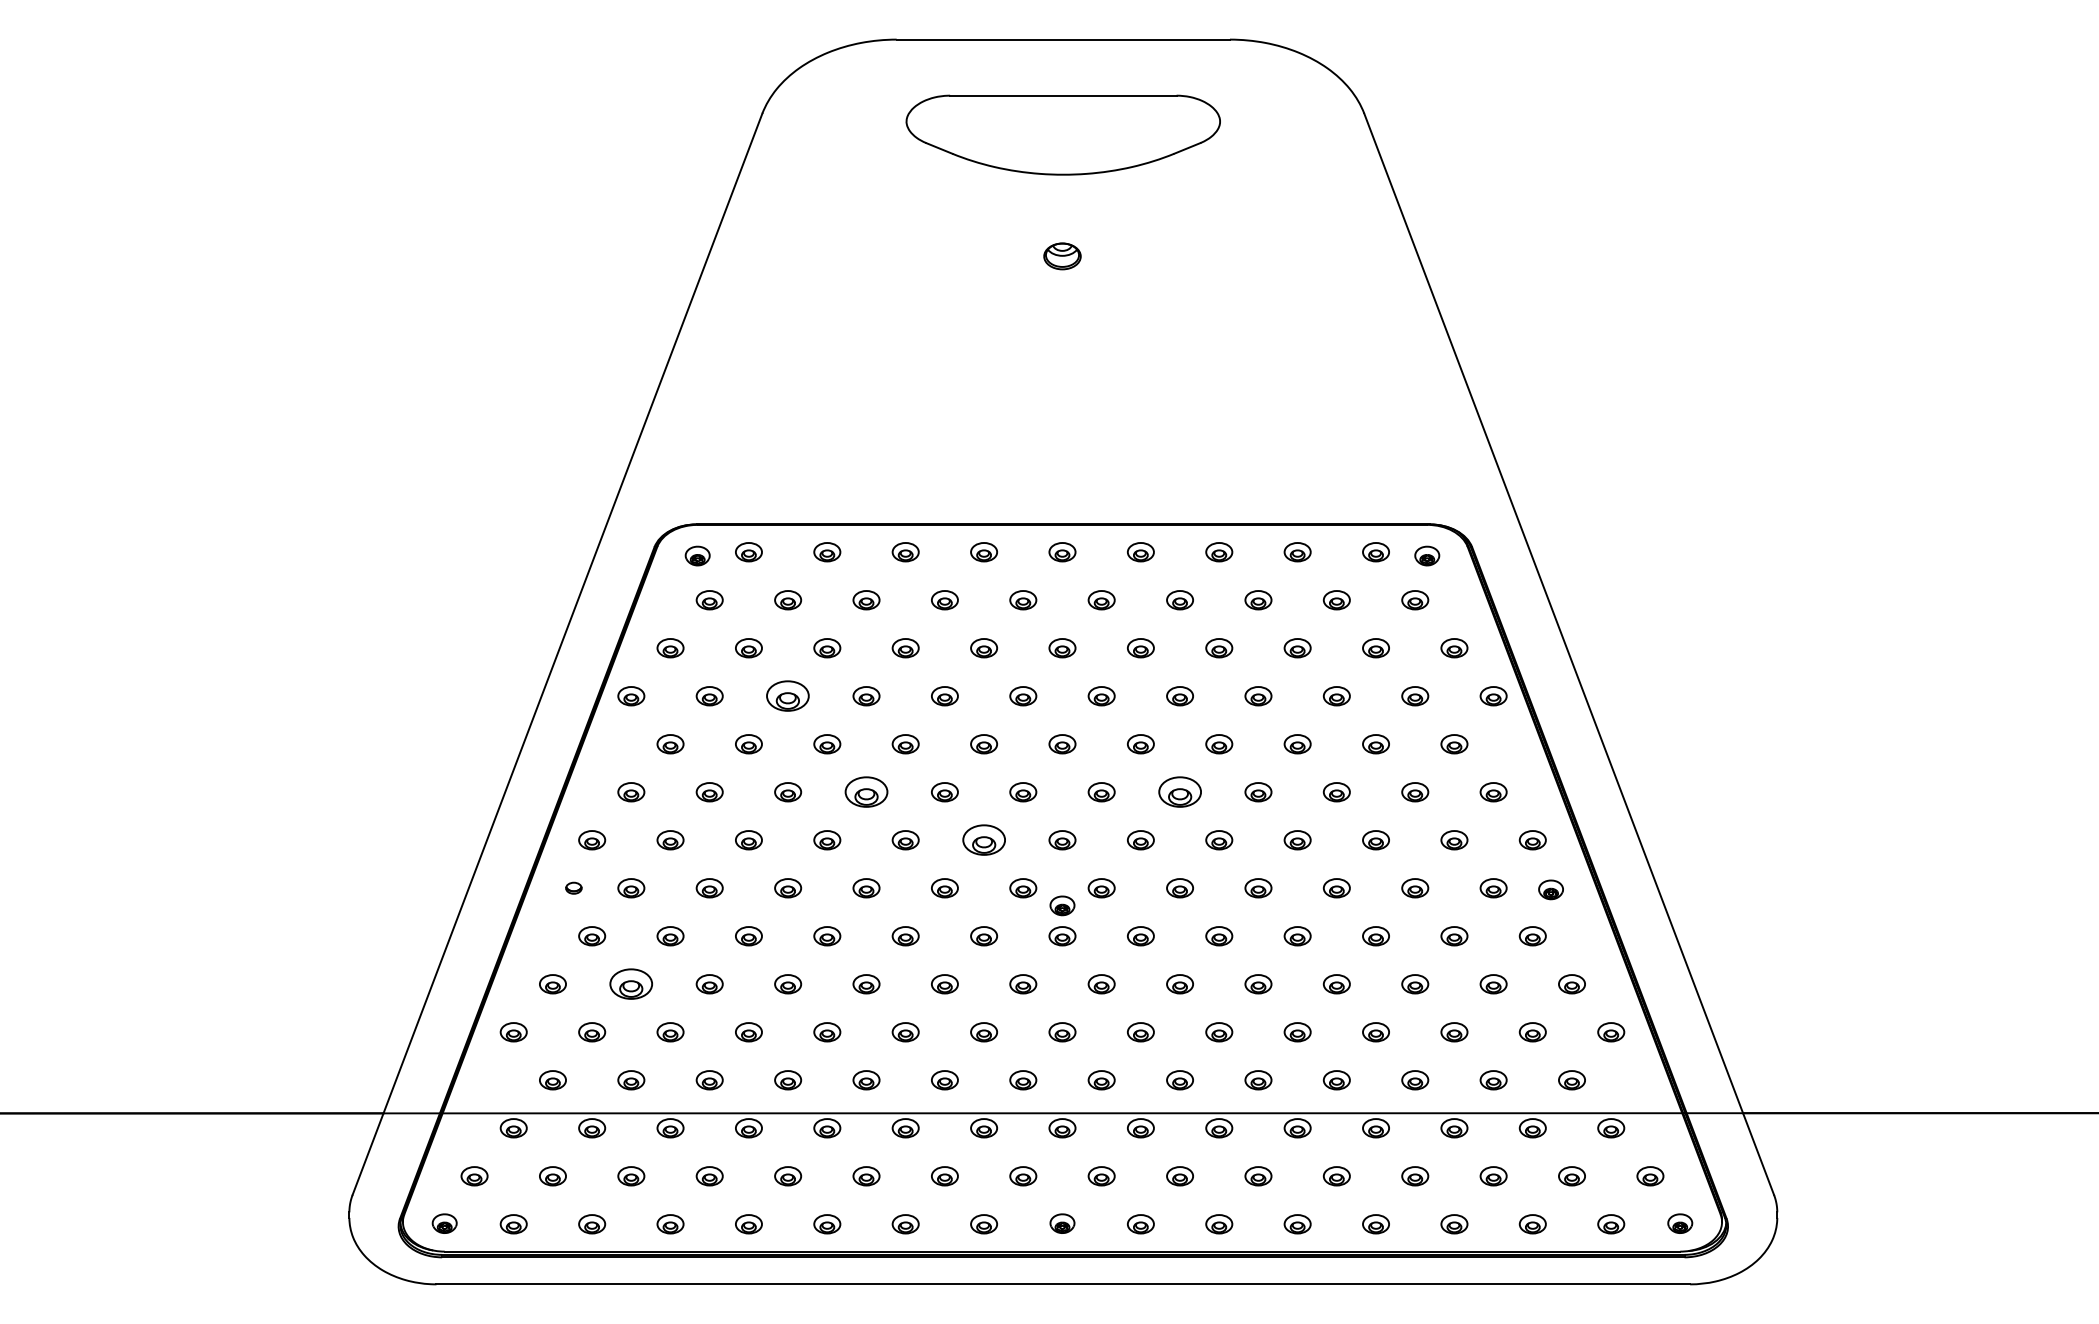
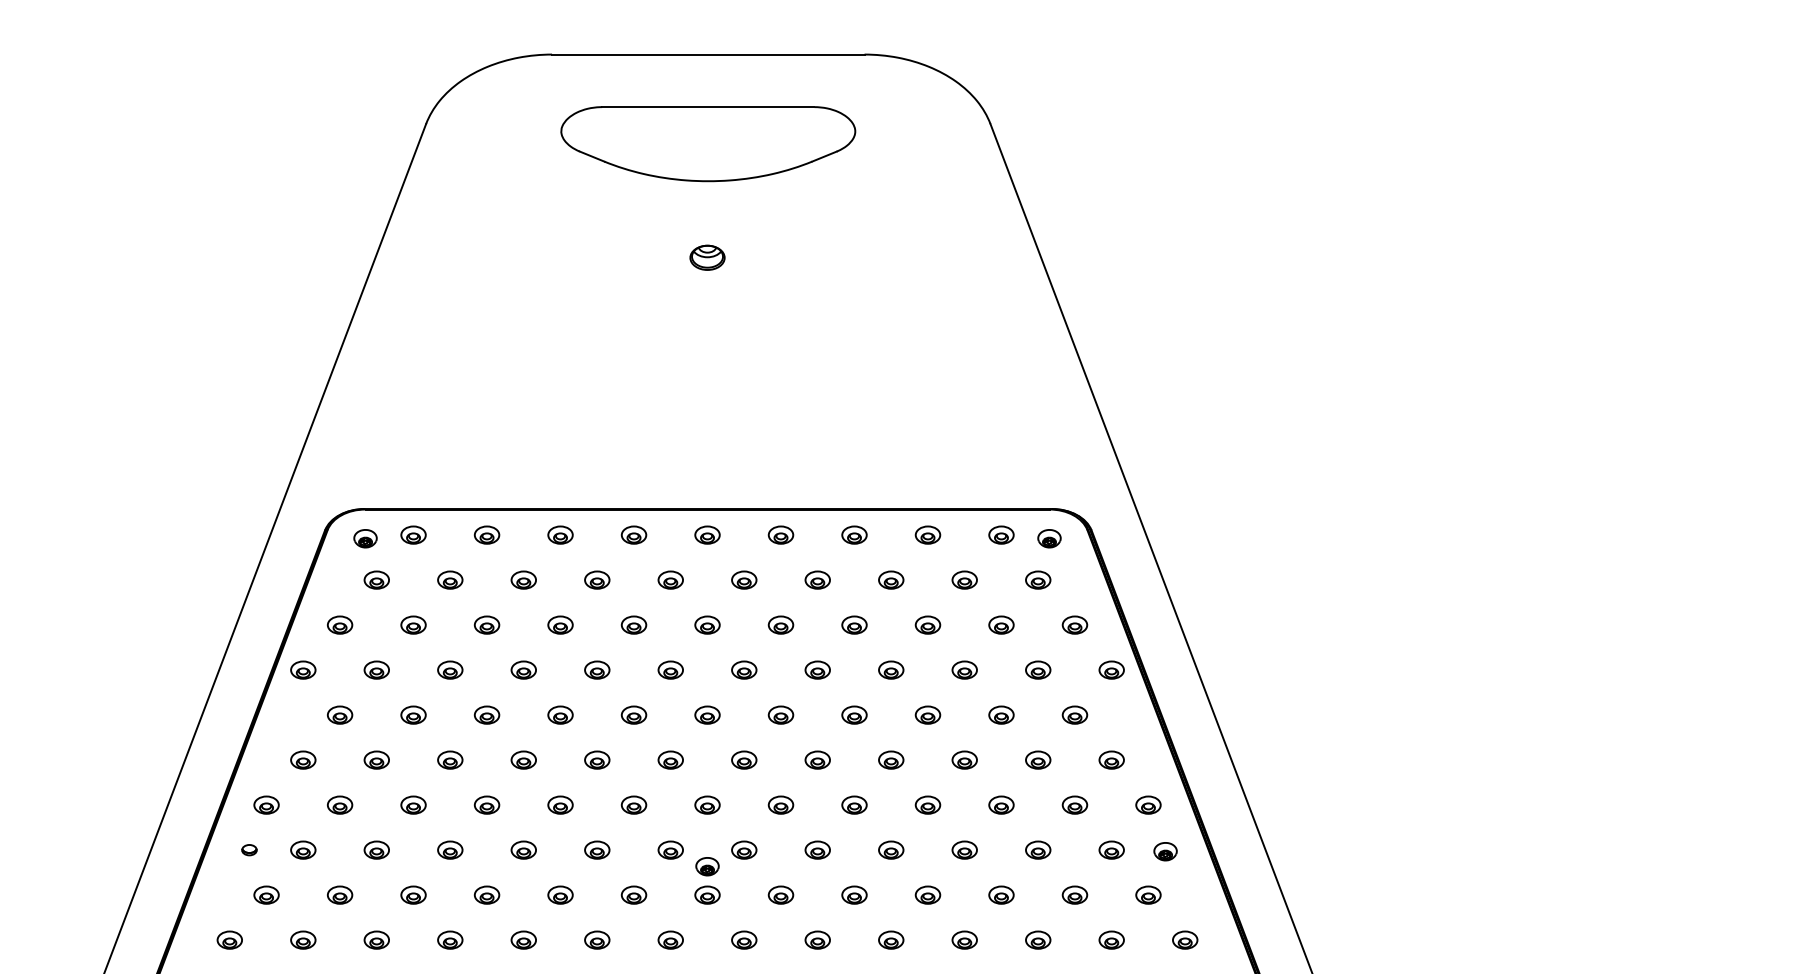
part: (788, 696) -> (450, 670), size x0.62
part: (866, 792) -> (523, 760), size x0.62
part: (1179, 792) -> (817, 760), size x0.62
part: (983, 840) -> (633, 805), size x0.62
part: (631, 984) -> (303, 940), size x0.62

